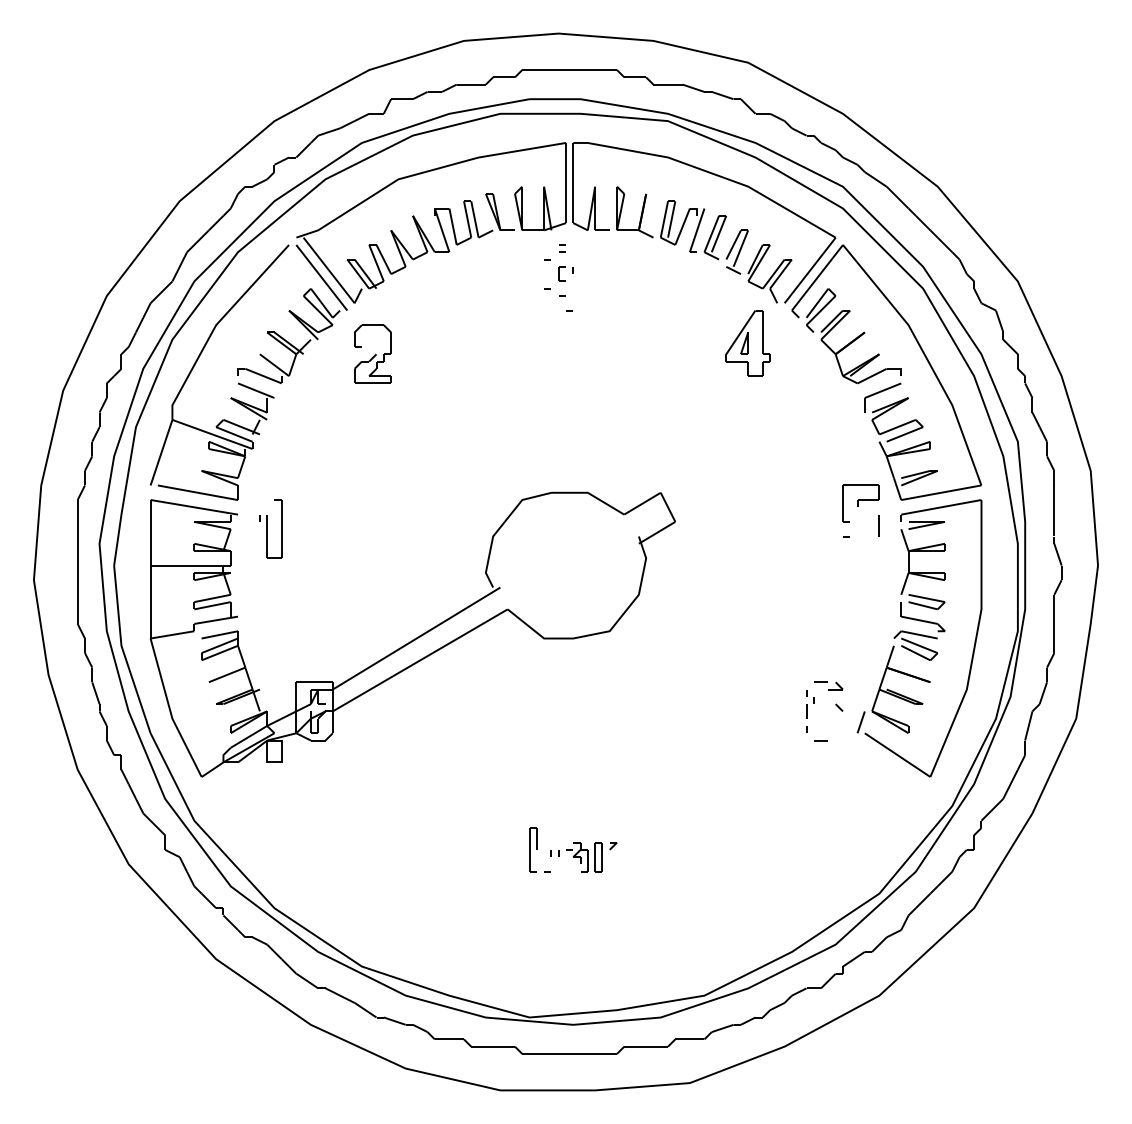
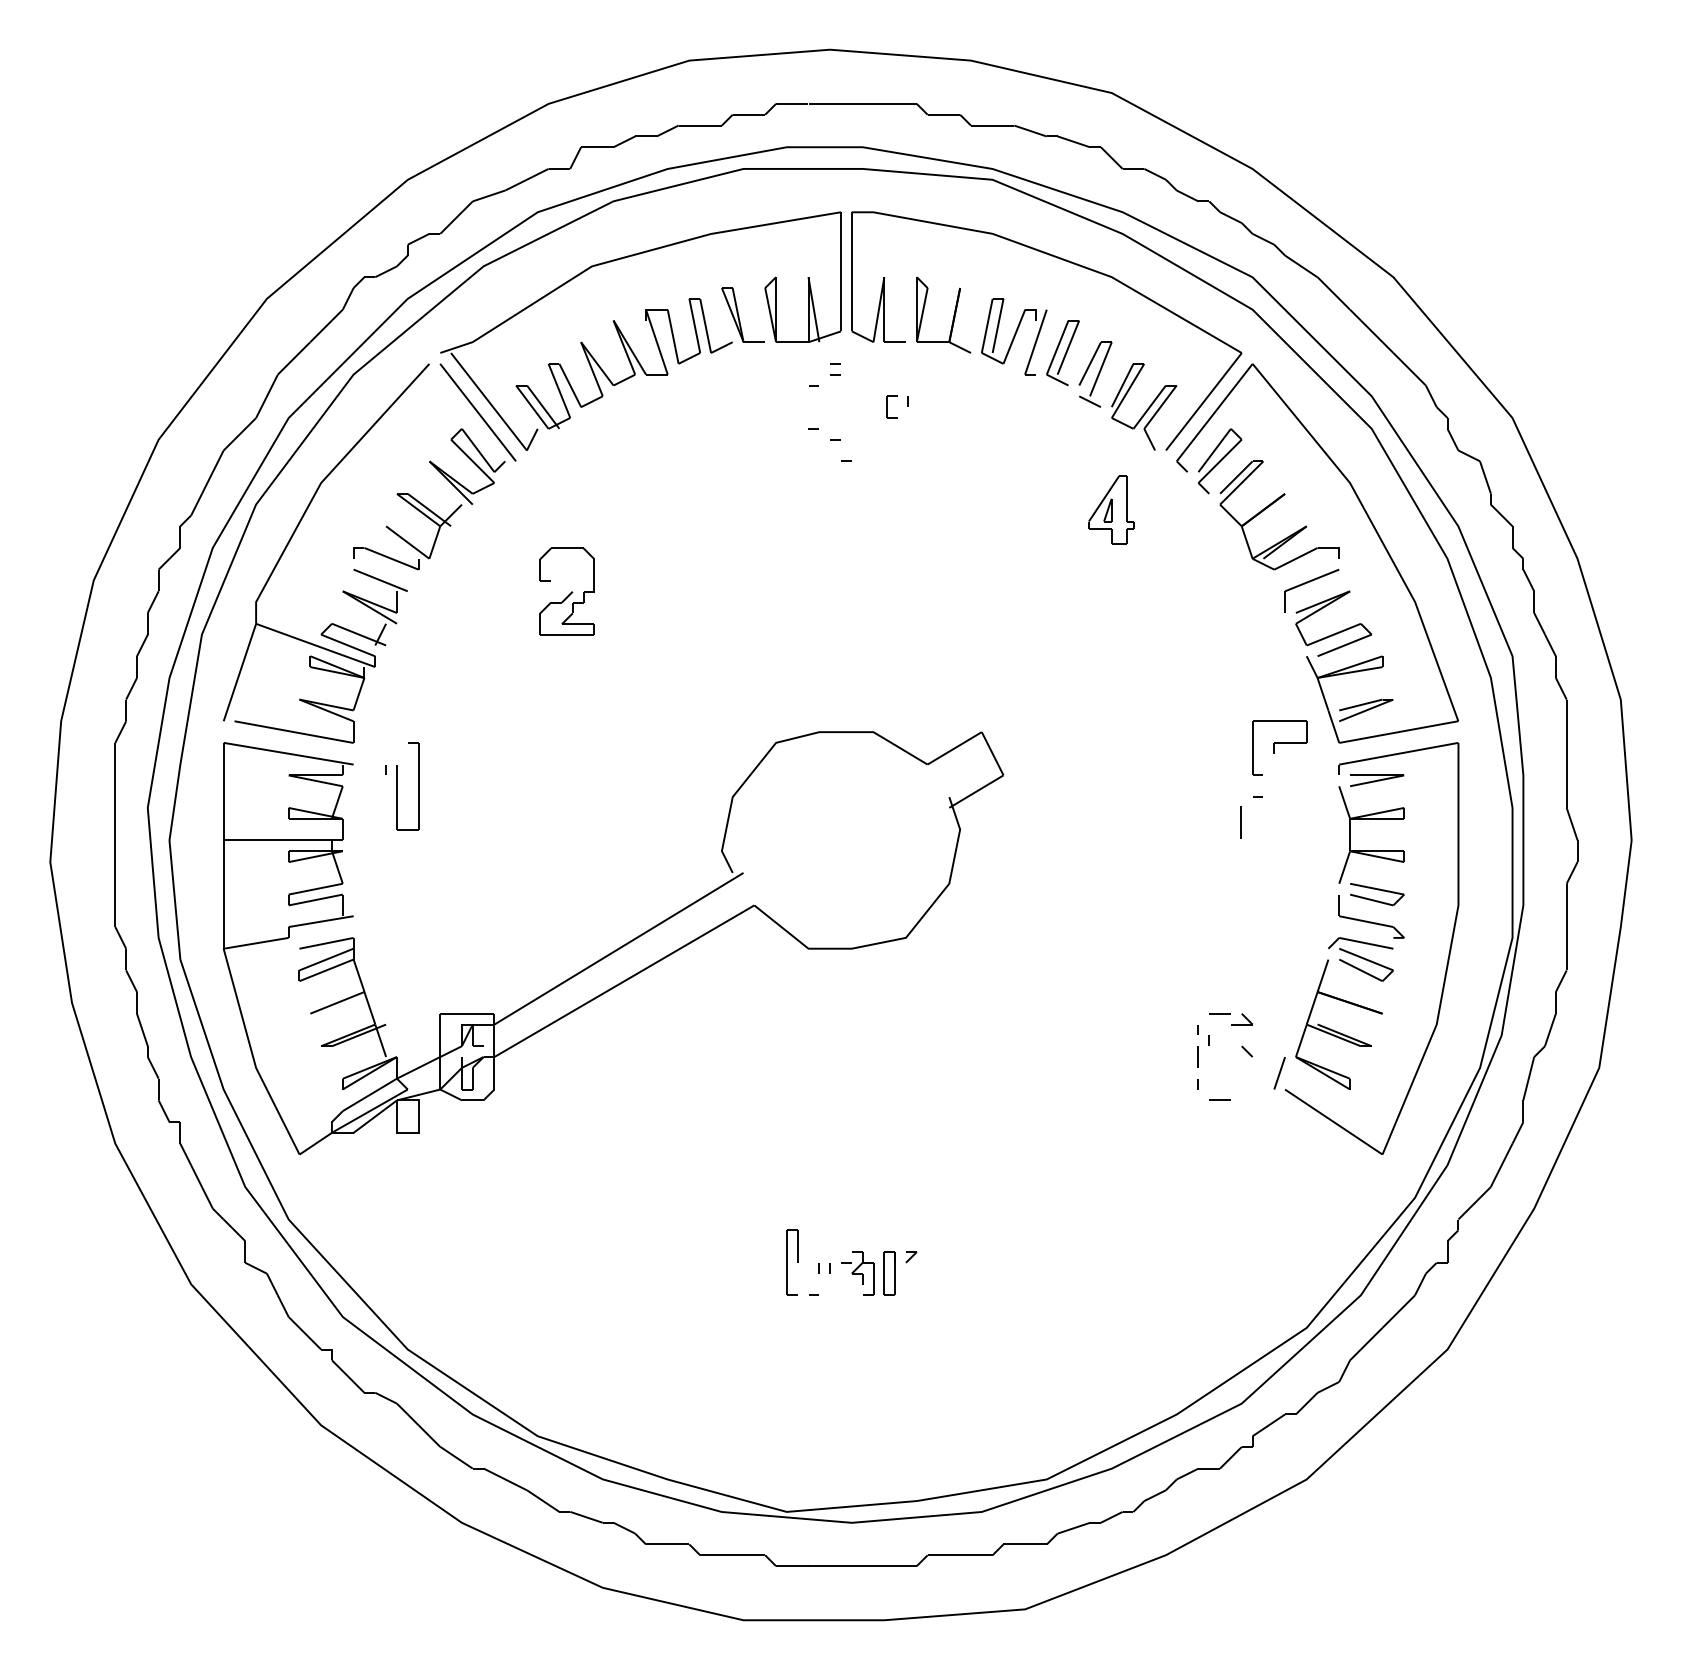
part: (565, 273) -> (896, 406), moved
part: (747, 343) -> (1110, 510), size x0.7
part: (372, 353) -> (566, 590), moved
line: (878, 525) -> (1240, 822), moved

